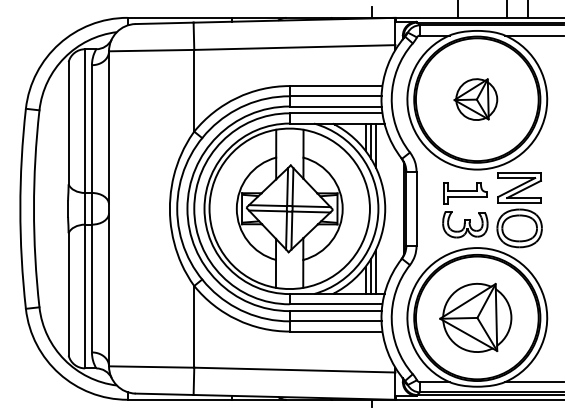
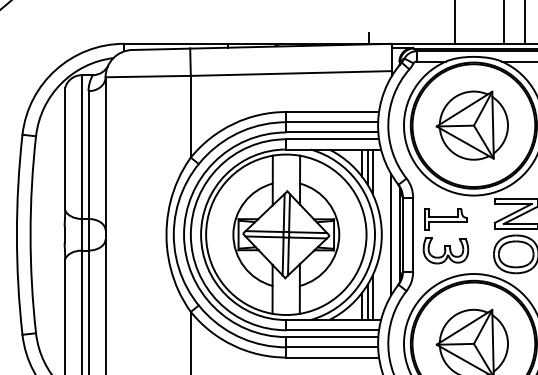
part: (475, 99) -> (472, 125), size x1.67
line: (394, 208) -> (391, 234), added
part: (465, 219) -> (446, 245), moved

